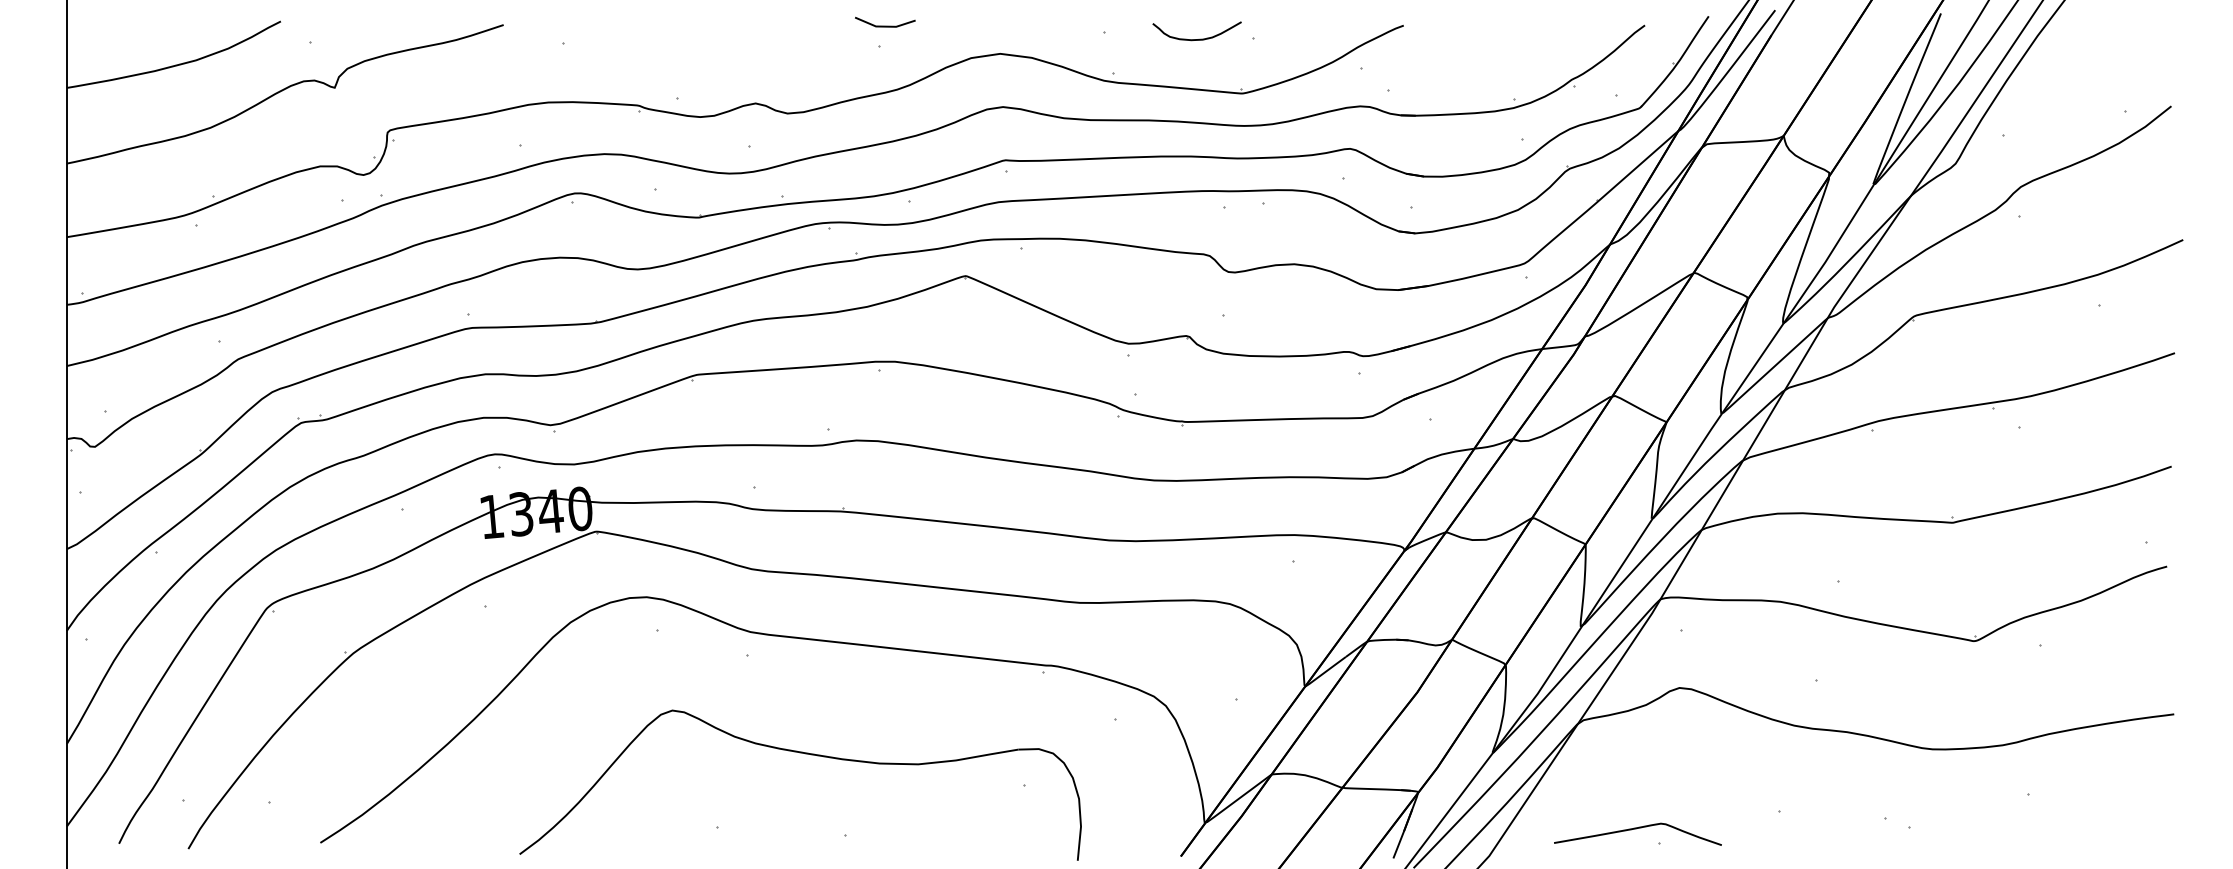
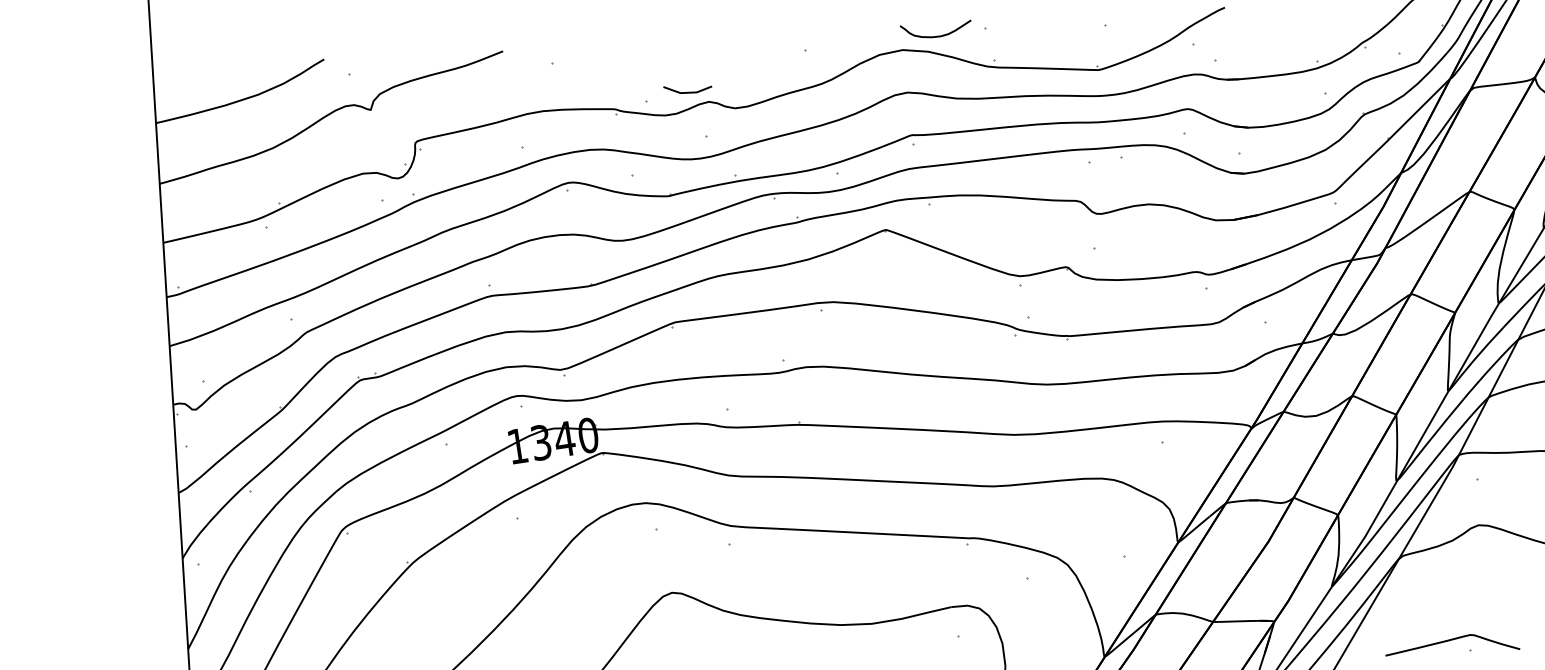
line: (885, 25) -> (688, 91), moved
curve: (1199, 38) -> (938, 35), moved

